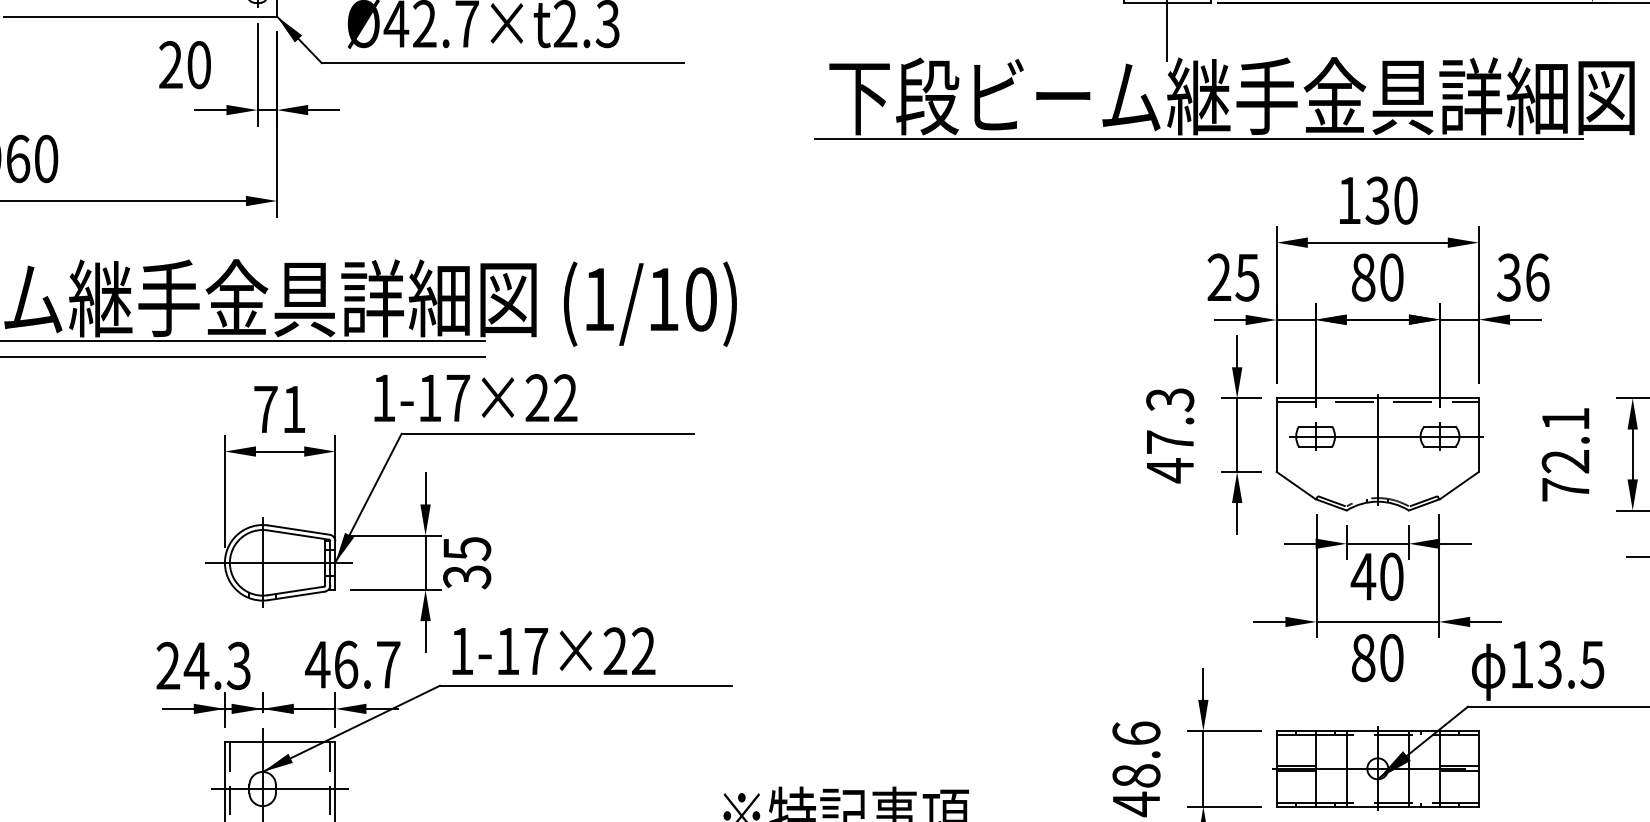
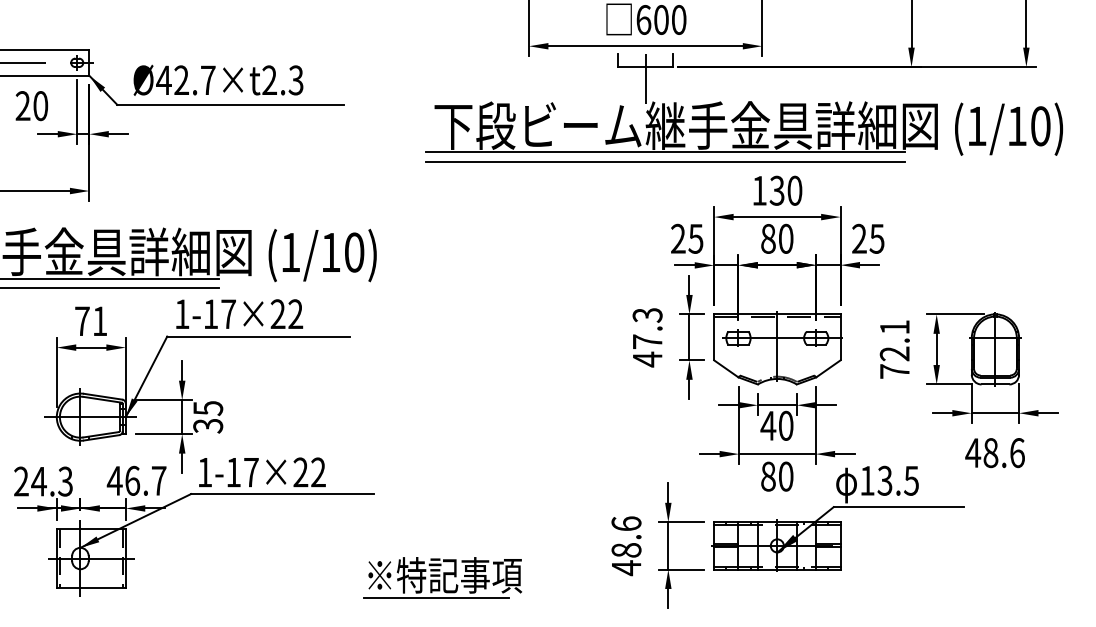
line: (1198, 153) -> (665, 161), added
text: (1523, 276) -> (868, 238), 36 -> 25
text: (475, 396) -> (239, 313), moved

